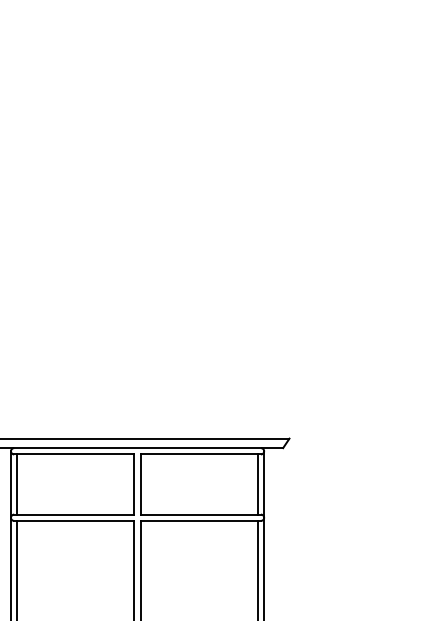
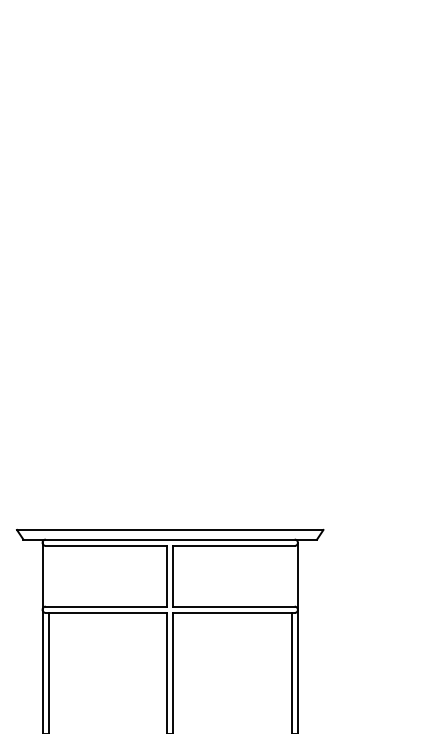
line: (16, 483) -> (48, 575), removed
line: (257, 483) -> (291, 575), removed

